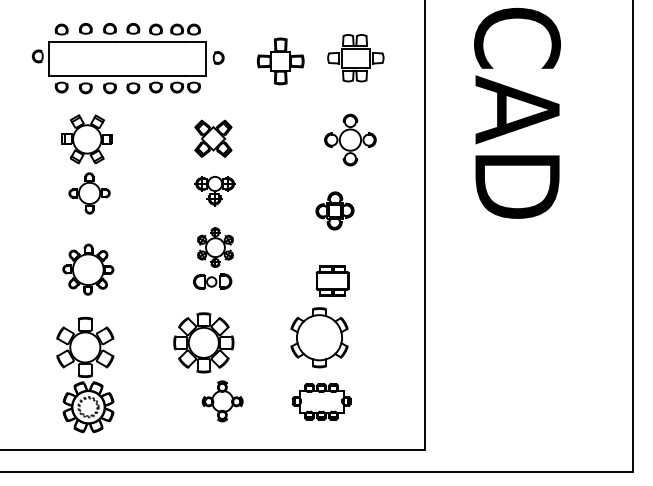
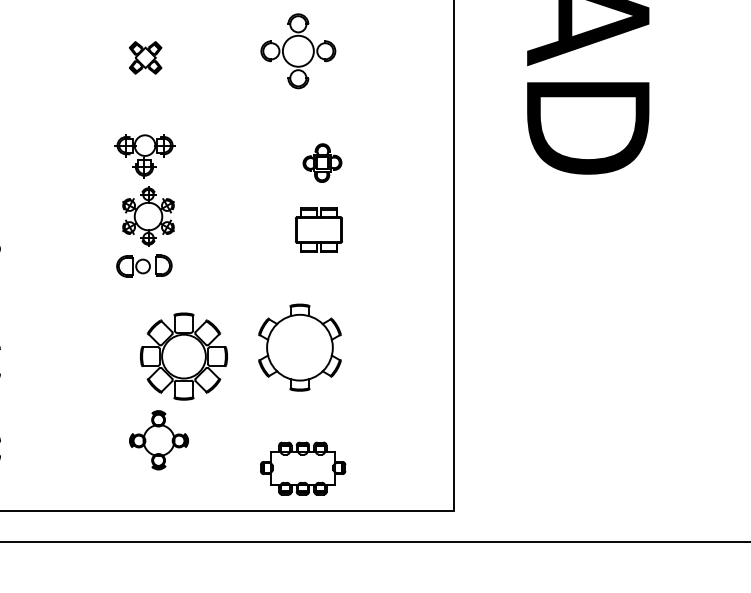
part: (213, 138) -> (145, 57), size x0.6
part: (350, 139) -> (298, 50), moved
part: (214, 191) -> (144, 156), moved
part: (334, 210) -> (321, 162), size x0.7
part: (332, 280) -> (318, 229), moved
part: (203, 342) -> (183, 356), moved
part: (321, 401) -> (302, 468), moved

